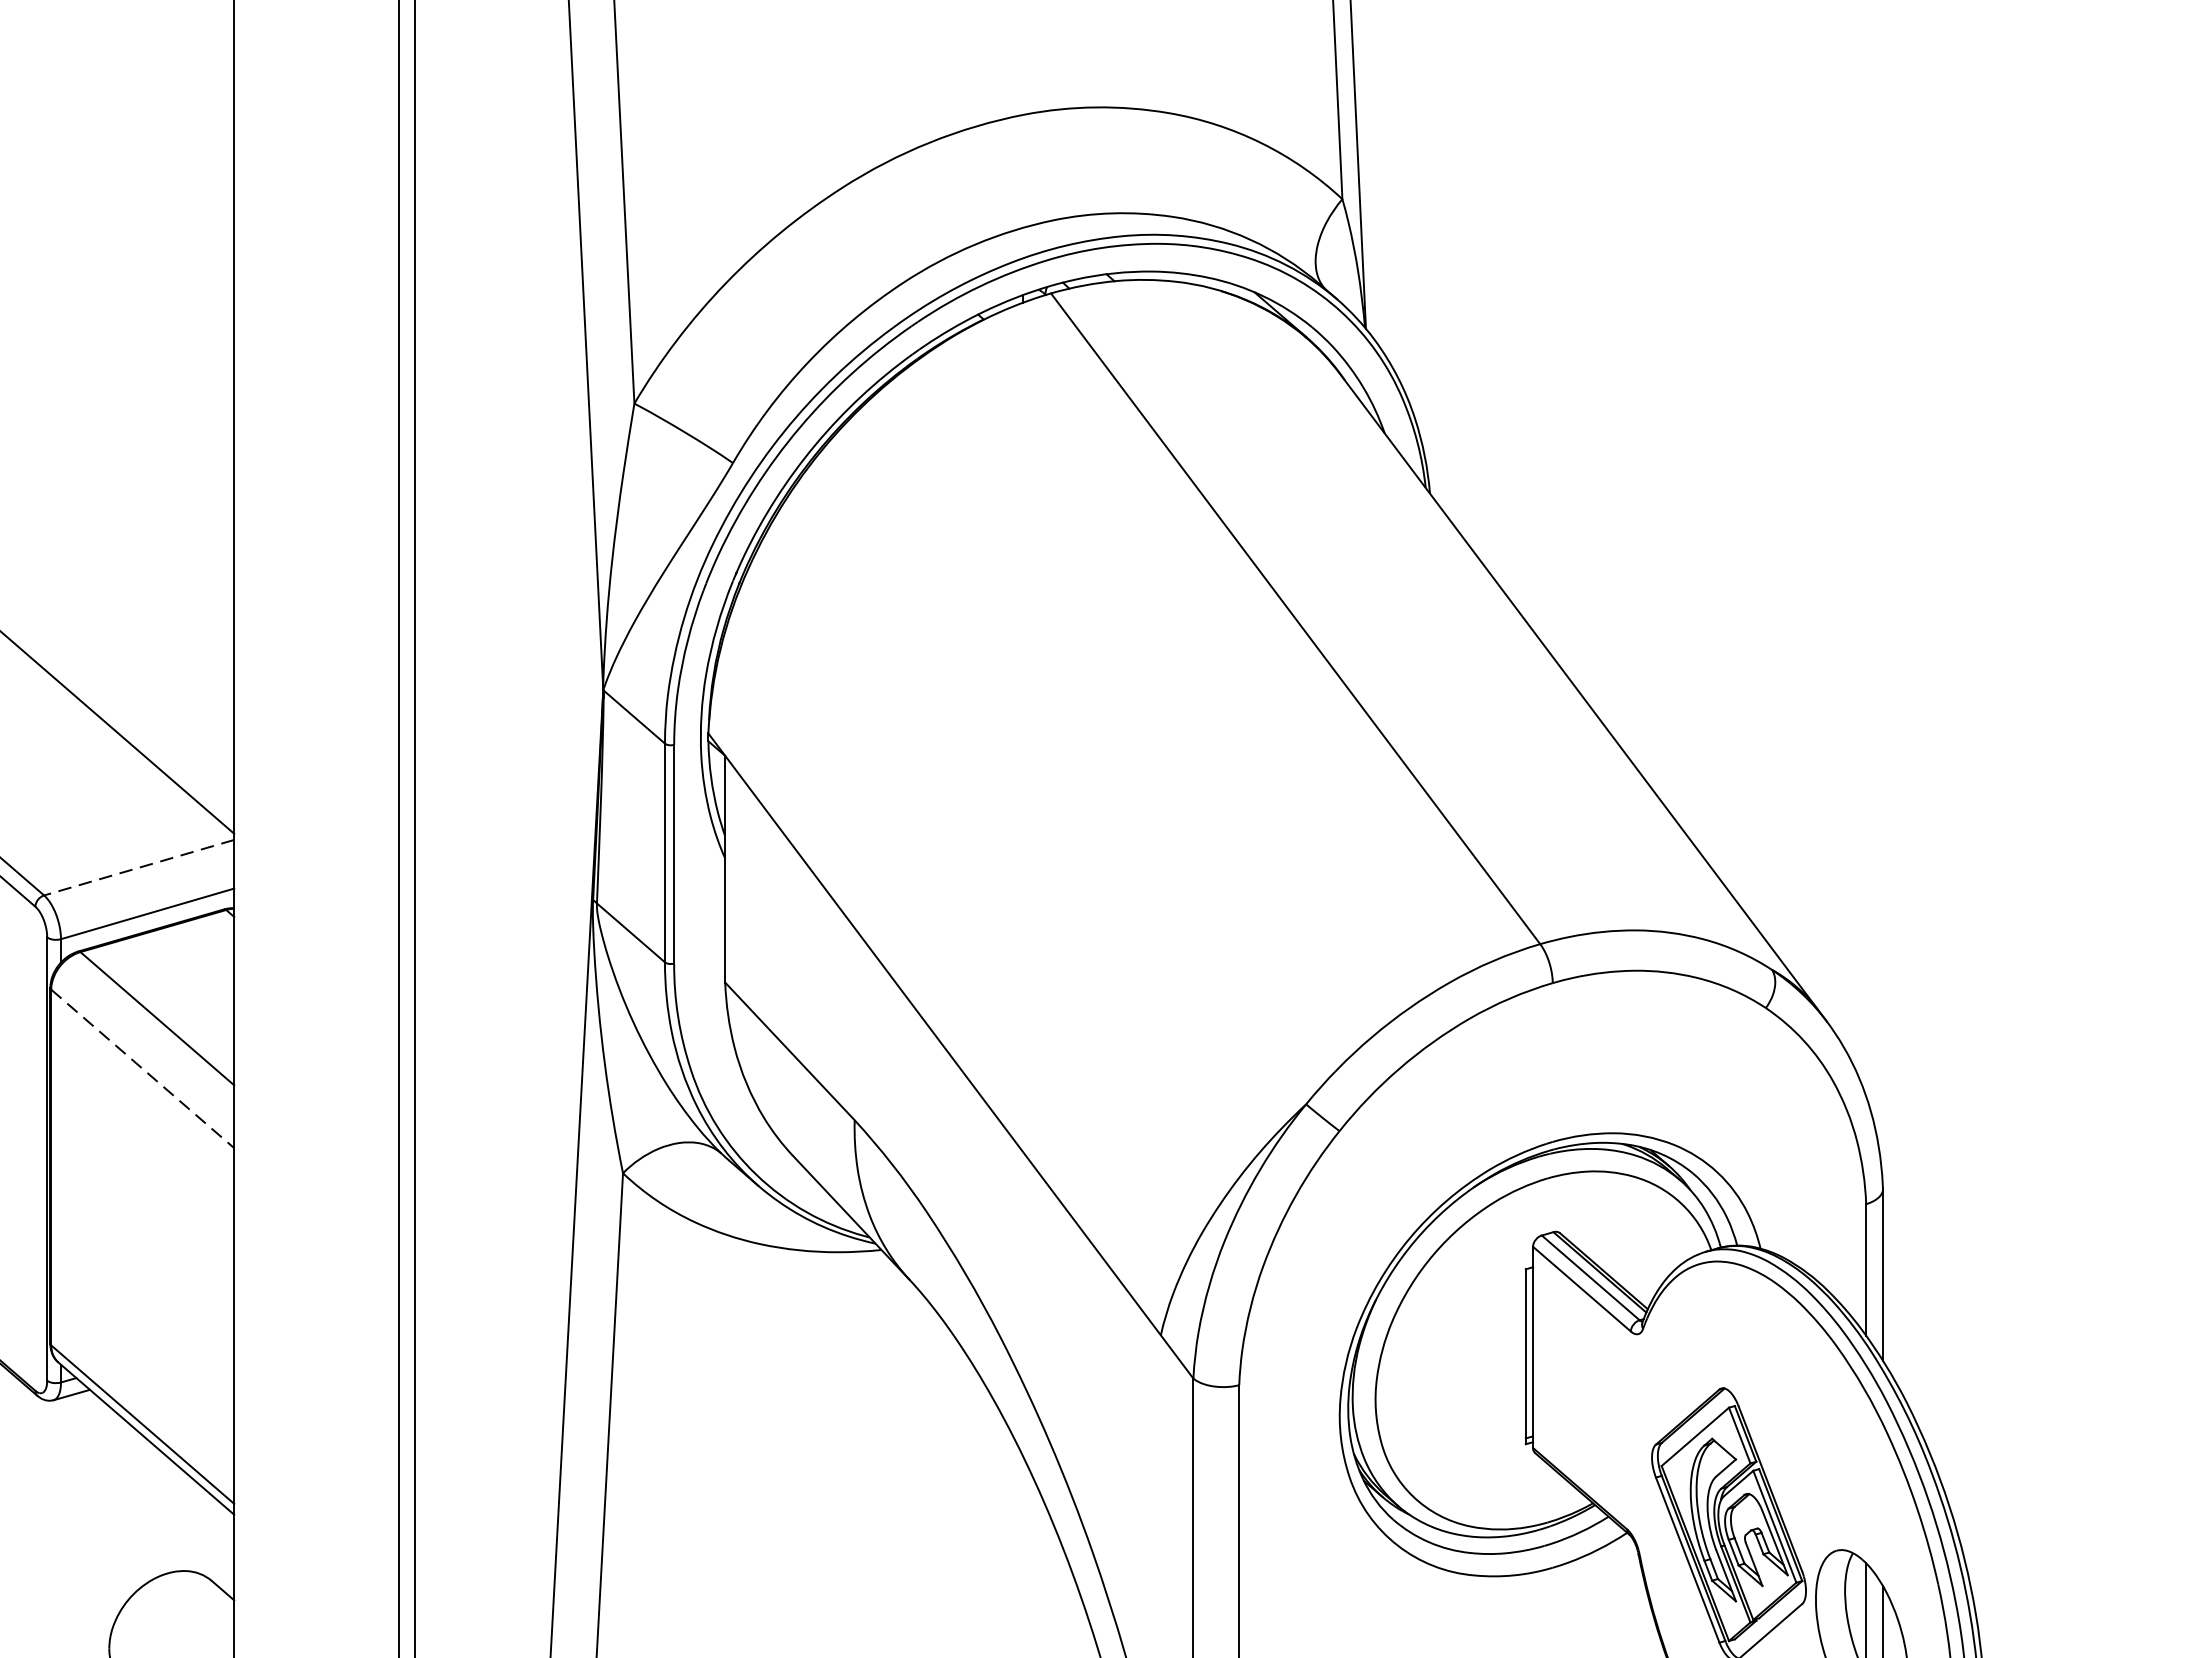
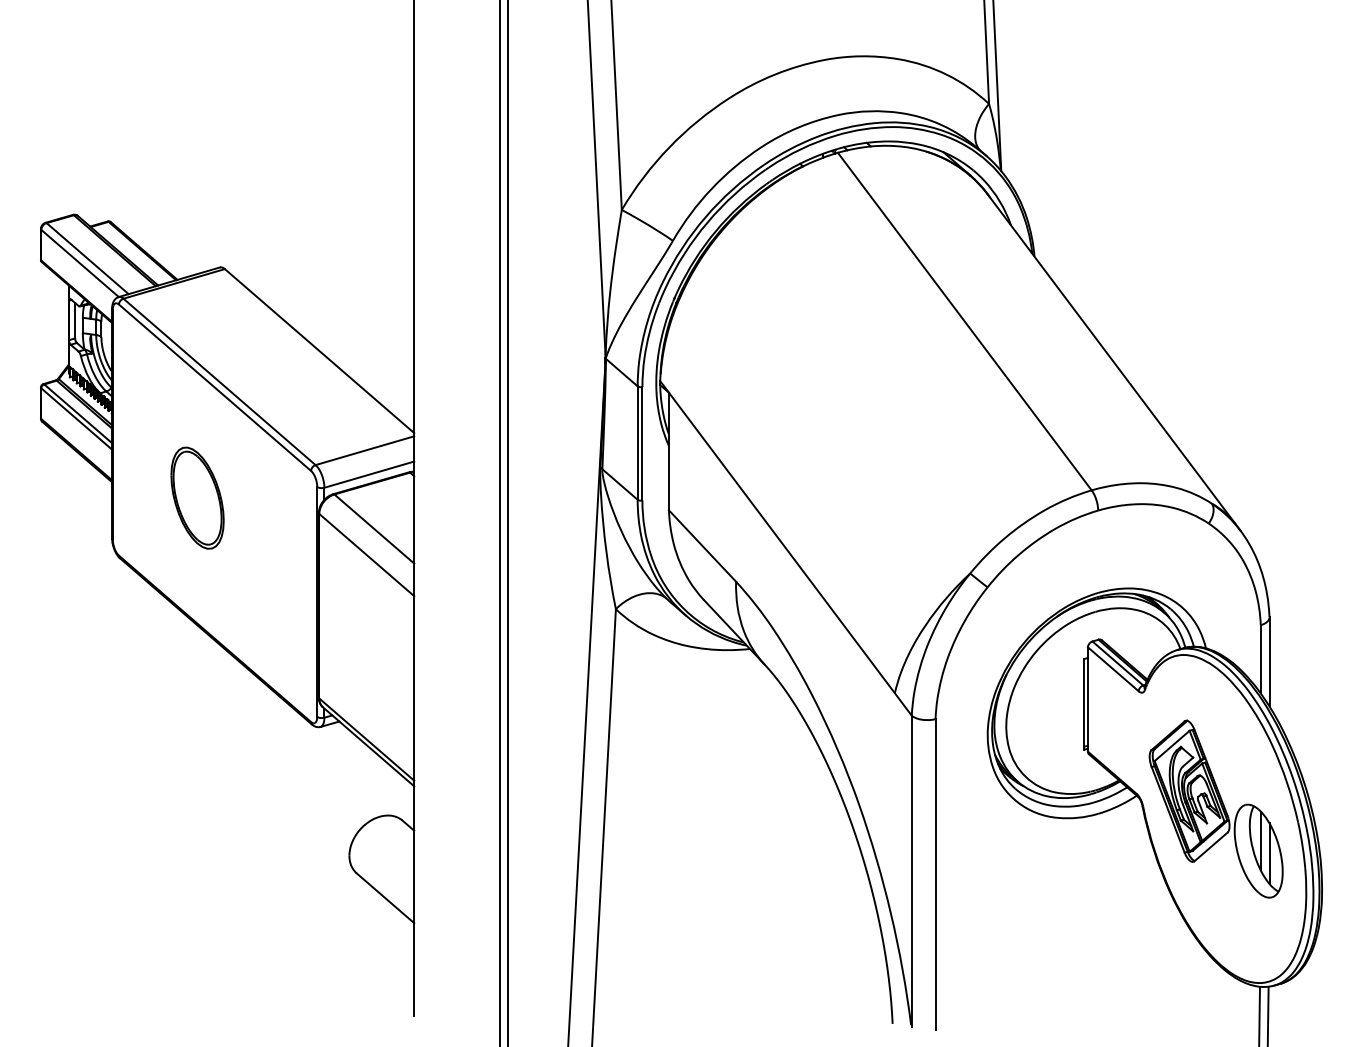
line: (138, 867) -> (364, 450), dashed -> solid
line: (142, 1069) -> (366, 555), dashed -> solid

